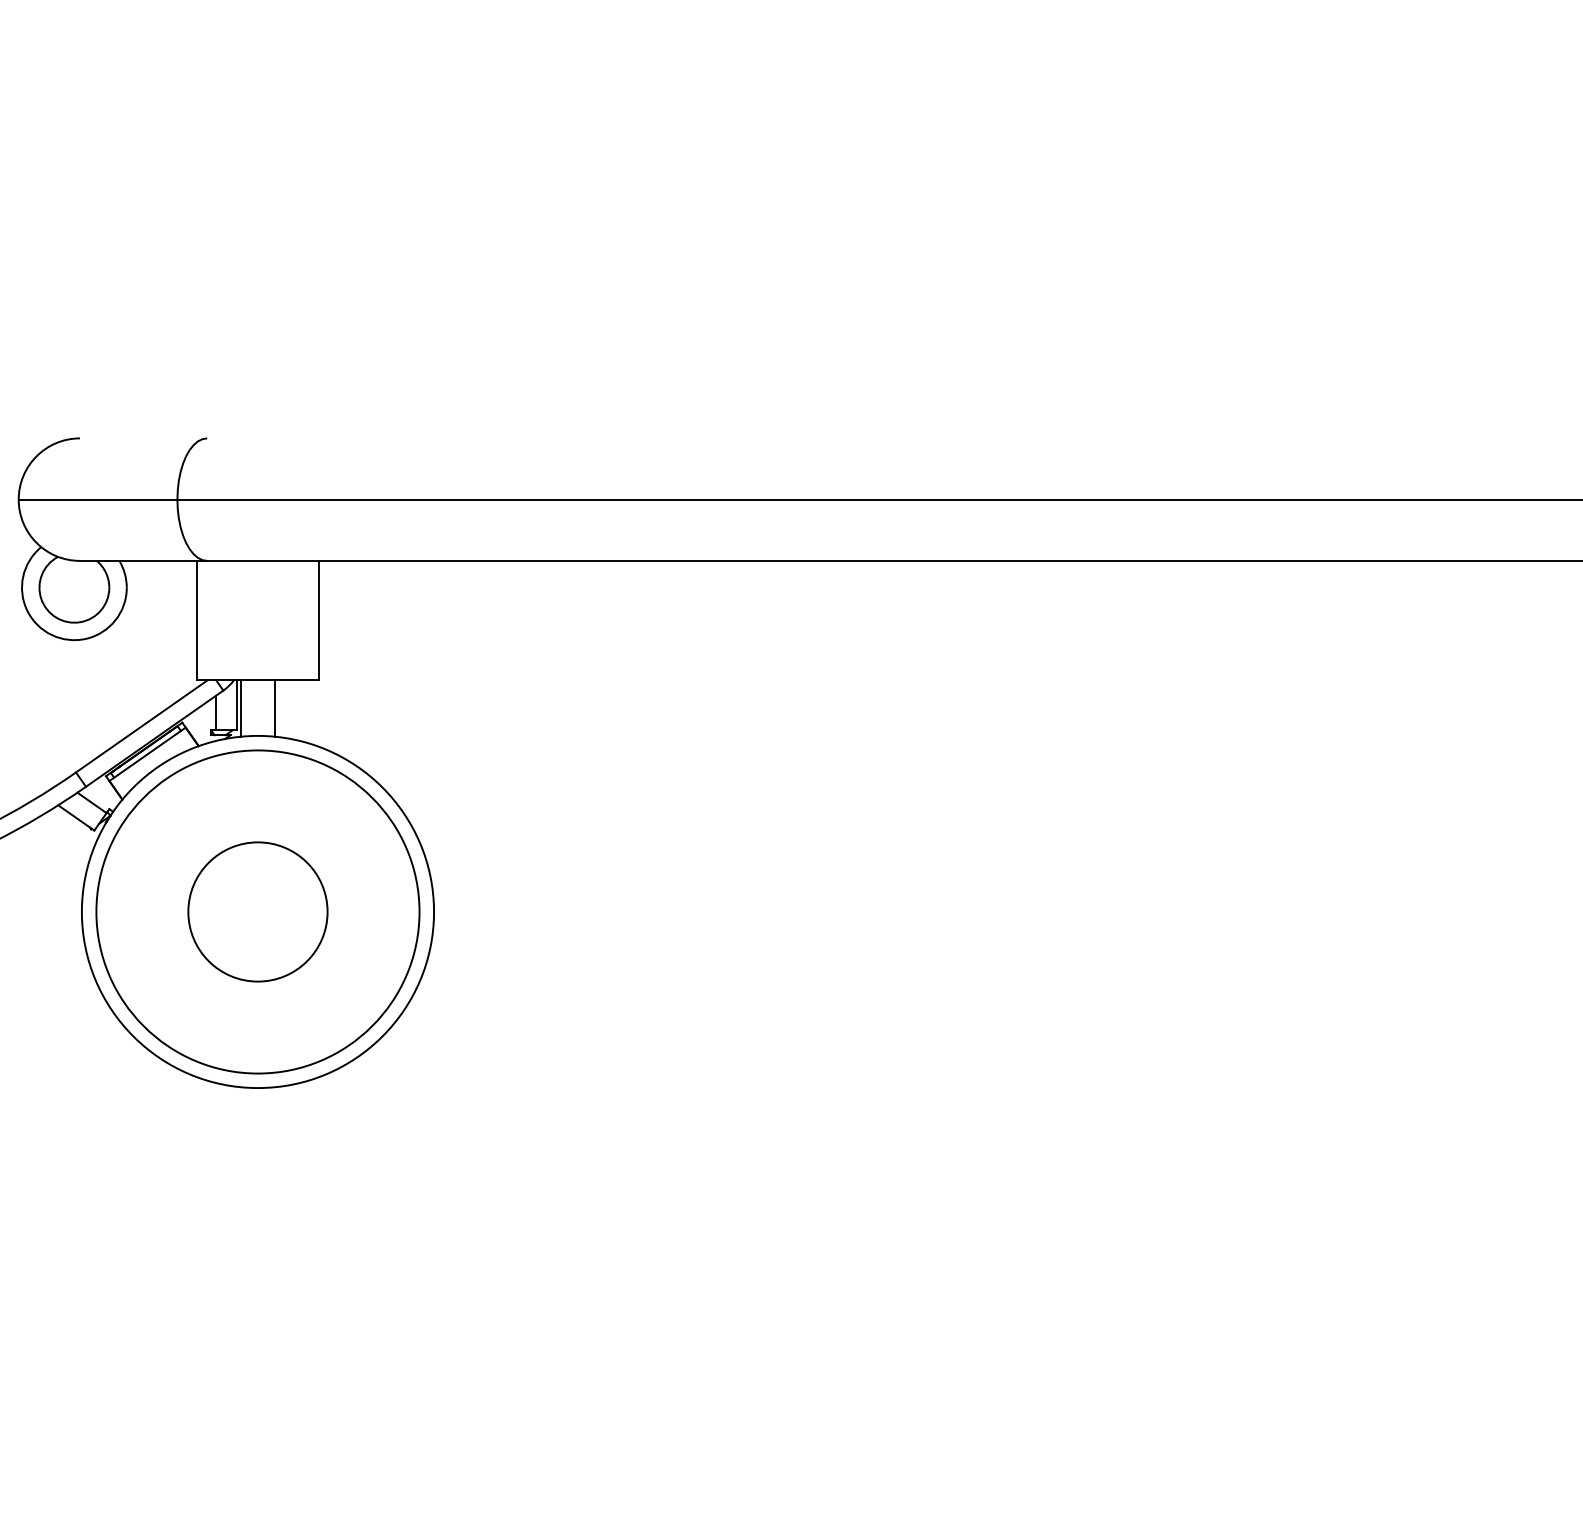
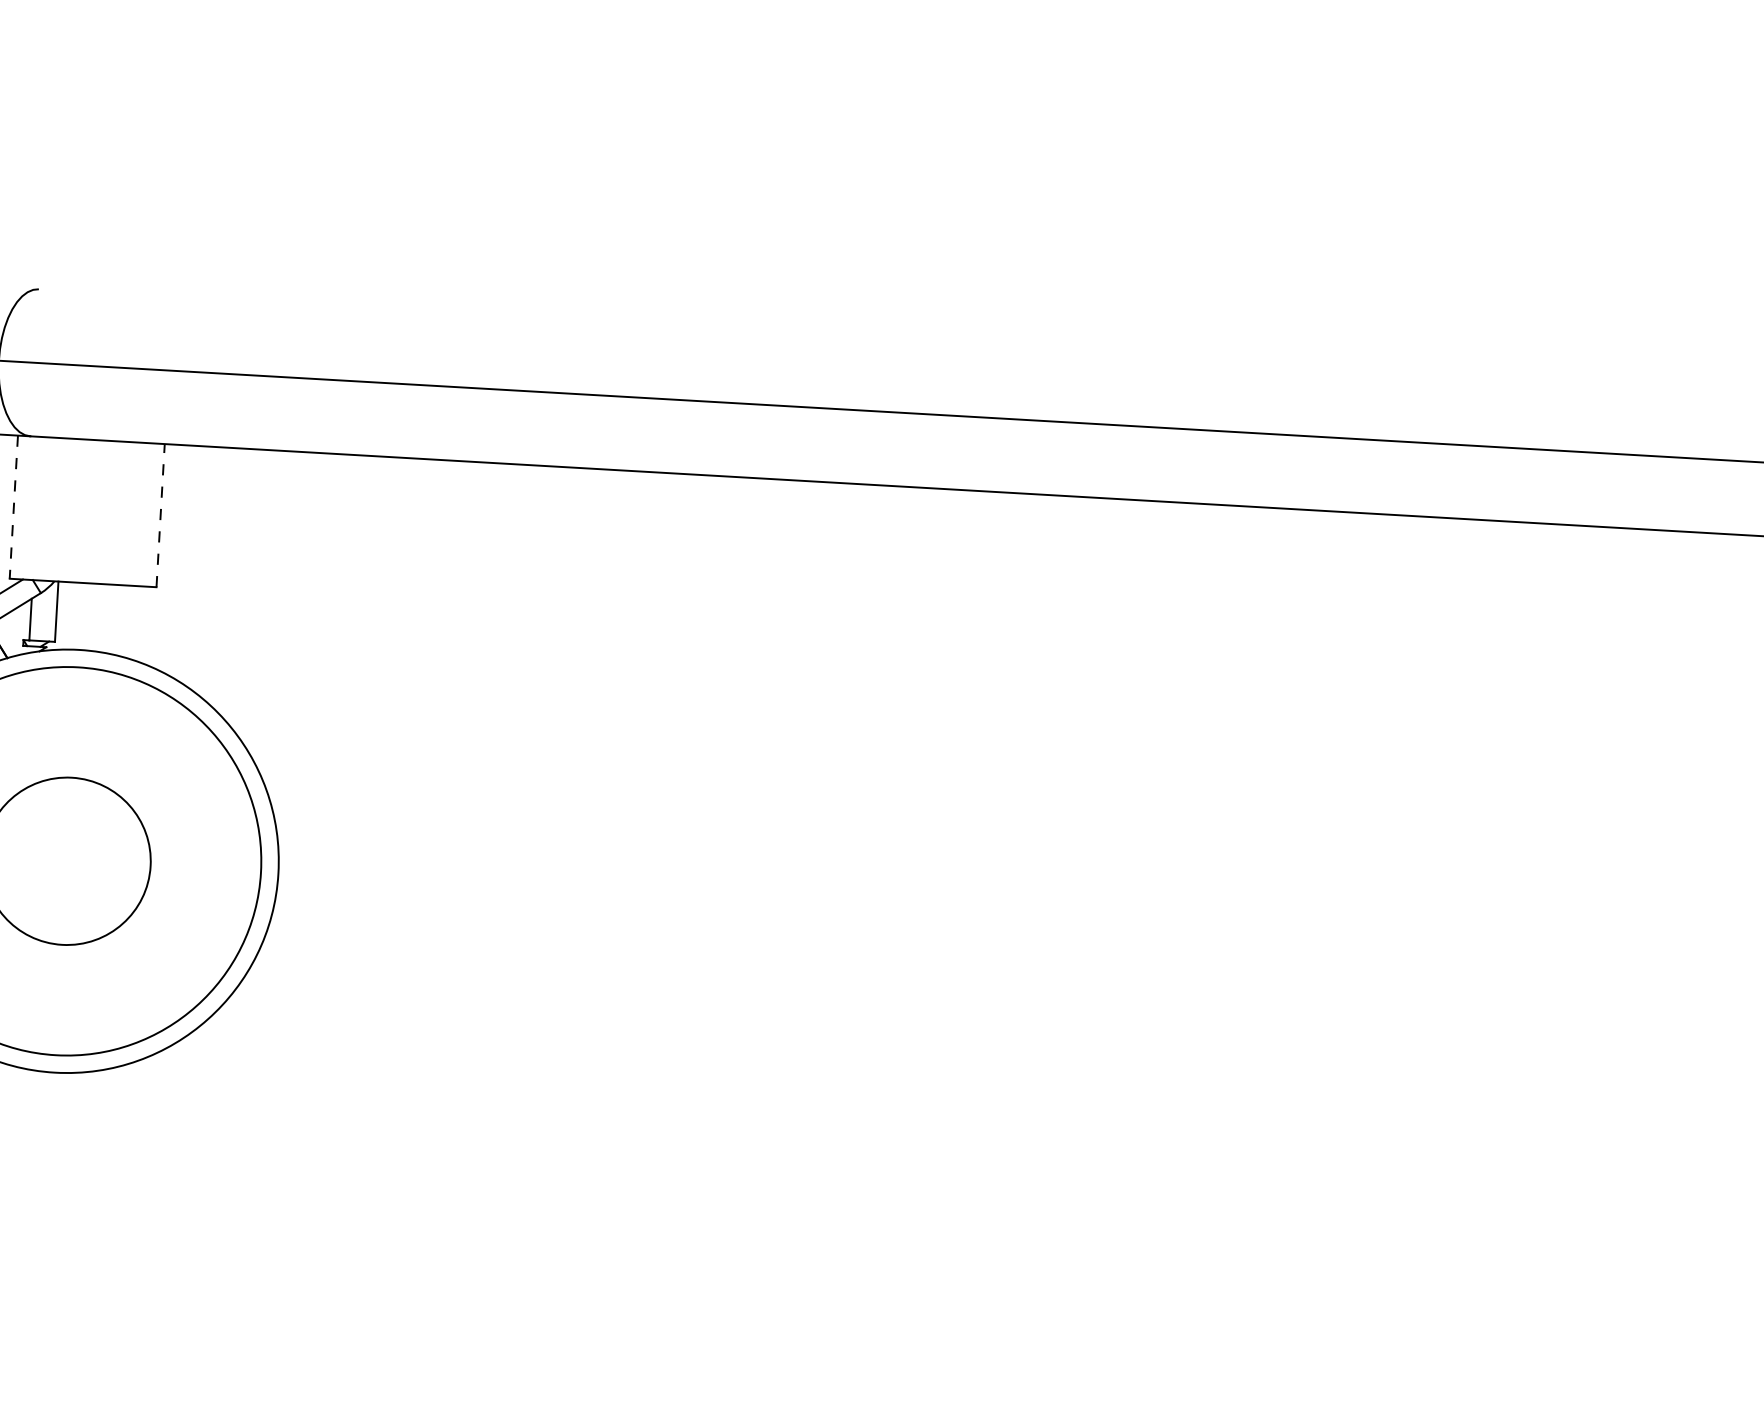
line: (196, 620) -> (13, 507), solid -> dashed
line: (319, 620) -> (161, 515), solid -> dashed
line: (240, 708) -> (60, 615), removed
line: (275, 708) -> (102, 618), removed

